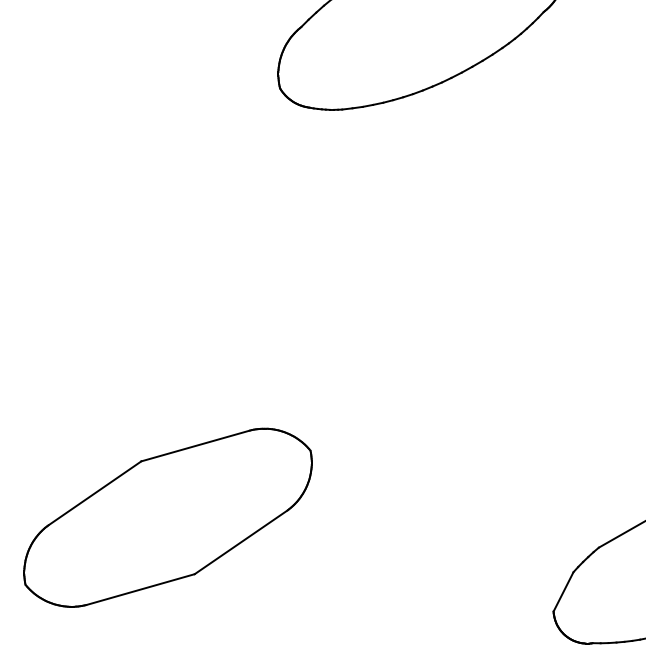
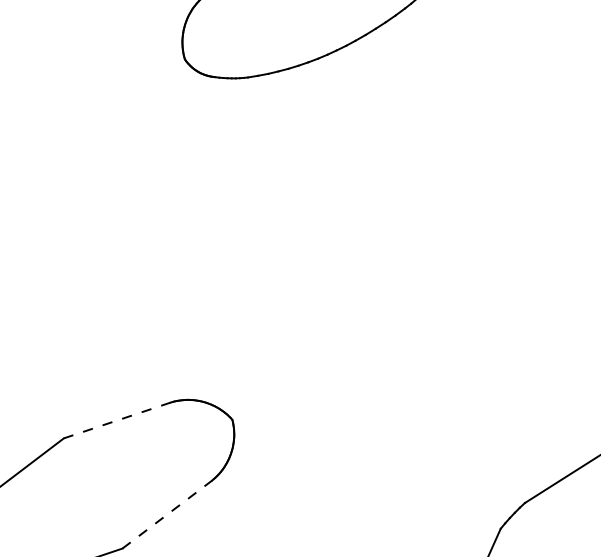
line: (195, 446) -> (117, 420), solid -> dashed
line: (241, 542) -> (167, 514), solid -> dashed

